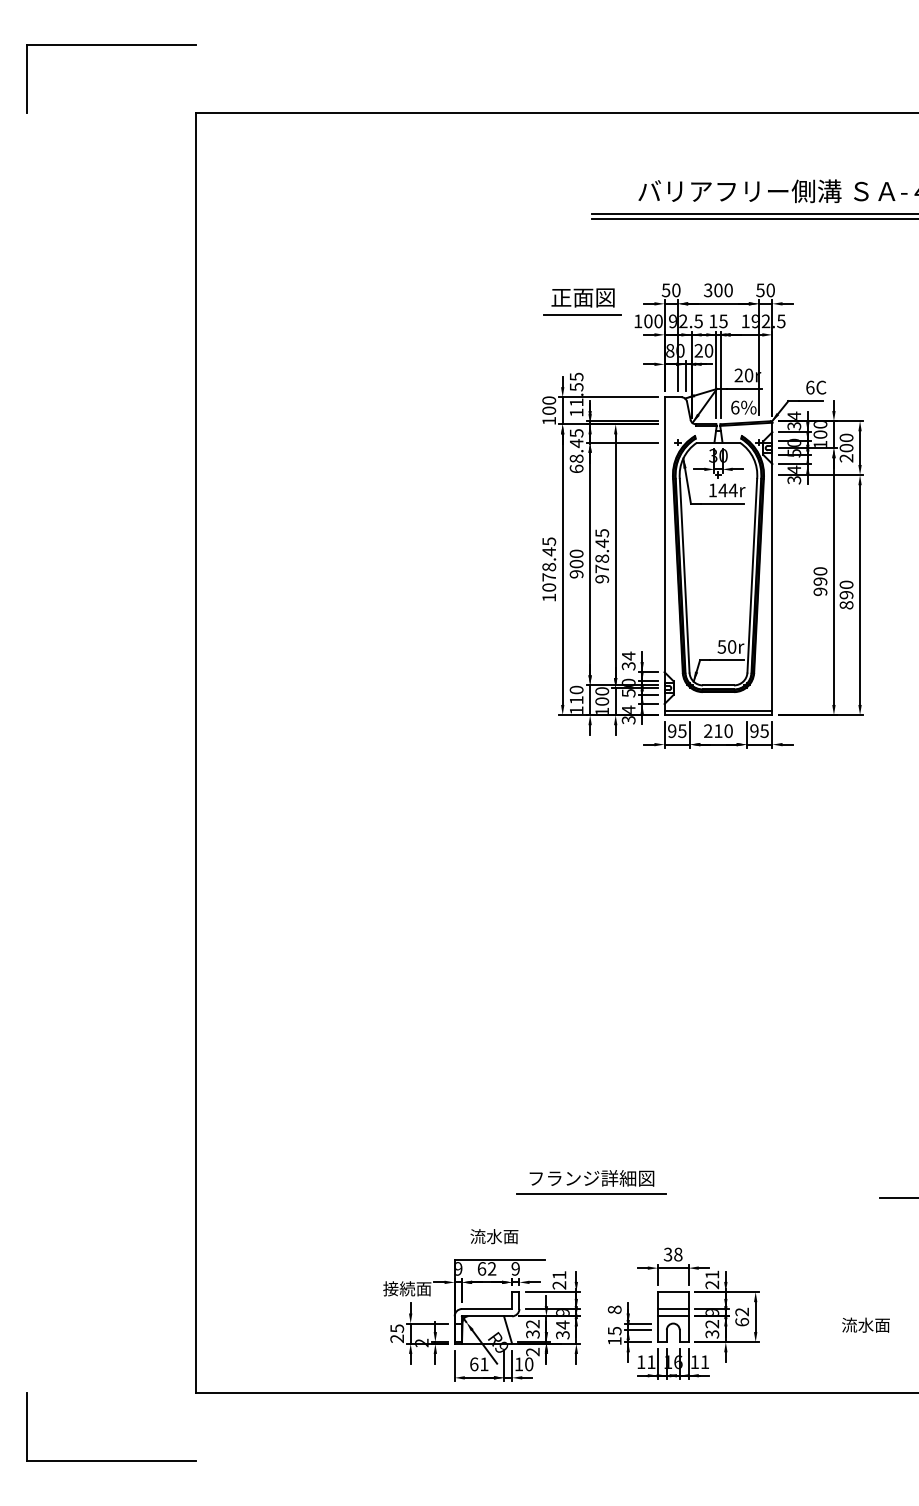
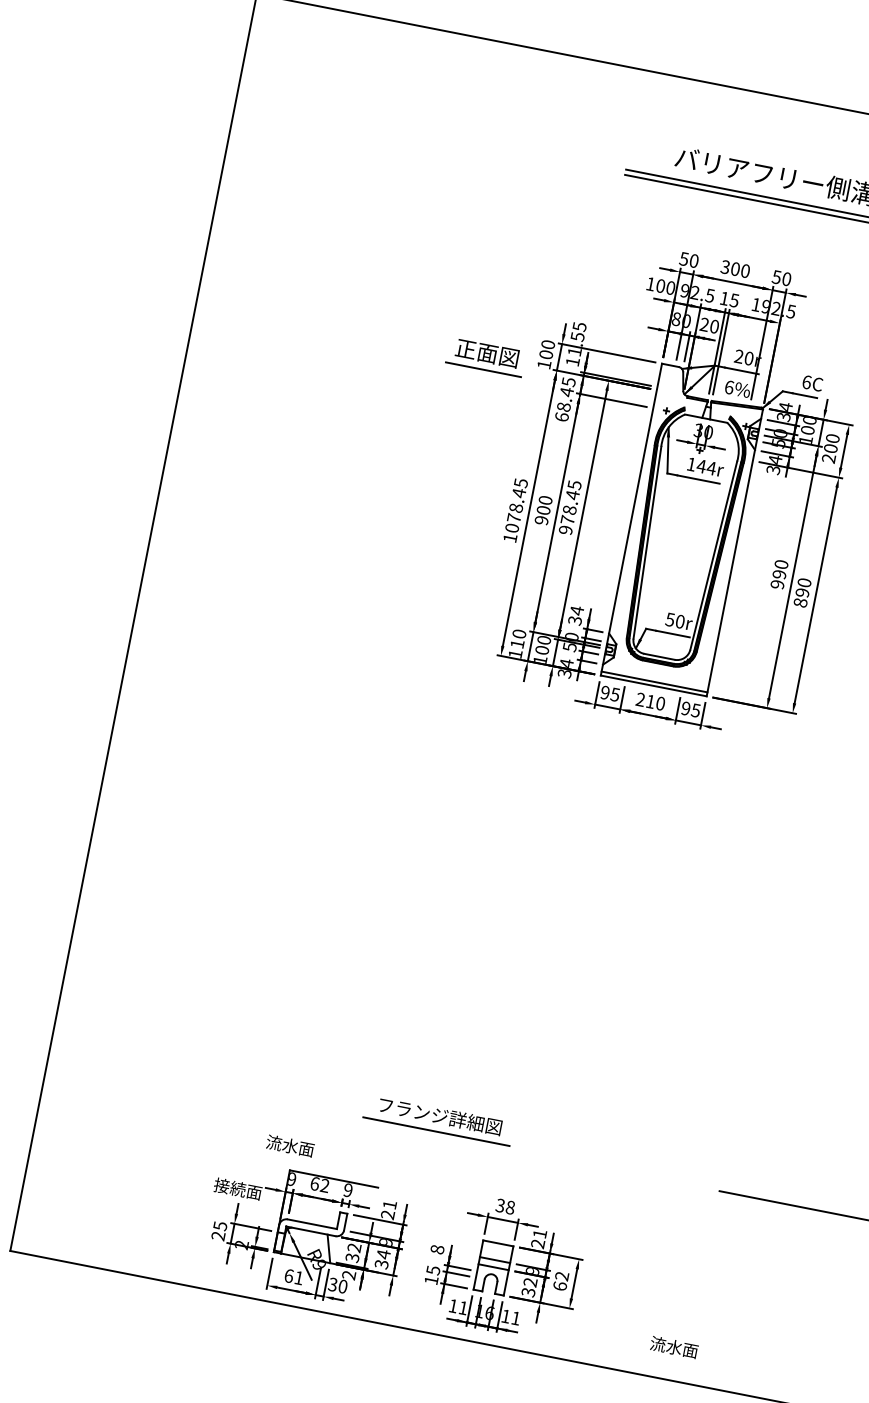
part: (582, 301) -> (485, 356), moved
text: (494, 1236) -> (290, 1146), moved
text: (865, 1324) -> (673, 1346), moved
text: (518, 1364) -> (332, 1284), 10 -> 30

